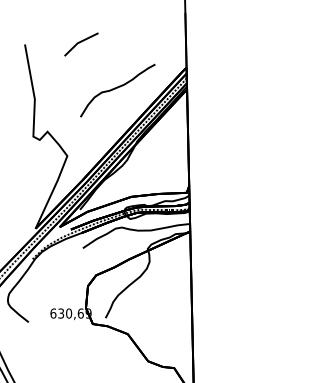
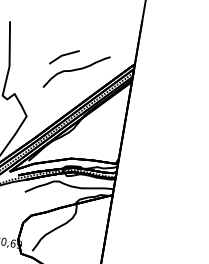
line: (81, 42) -> (64, 55), moved

